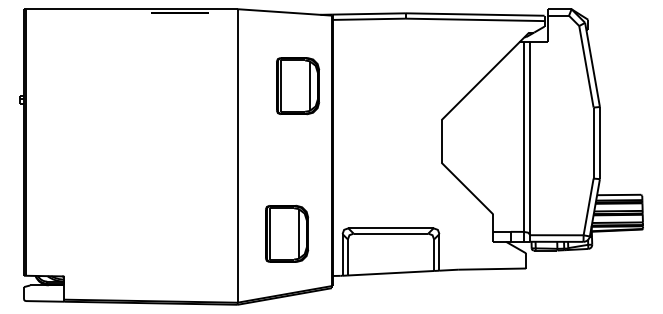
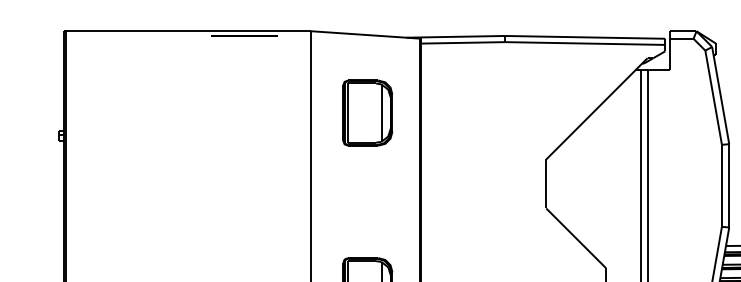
part: (298, 86) -> (368, 113), moved

